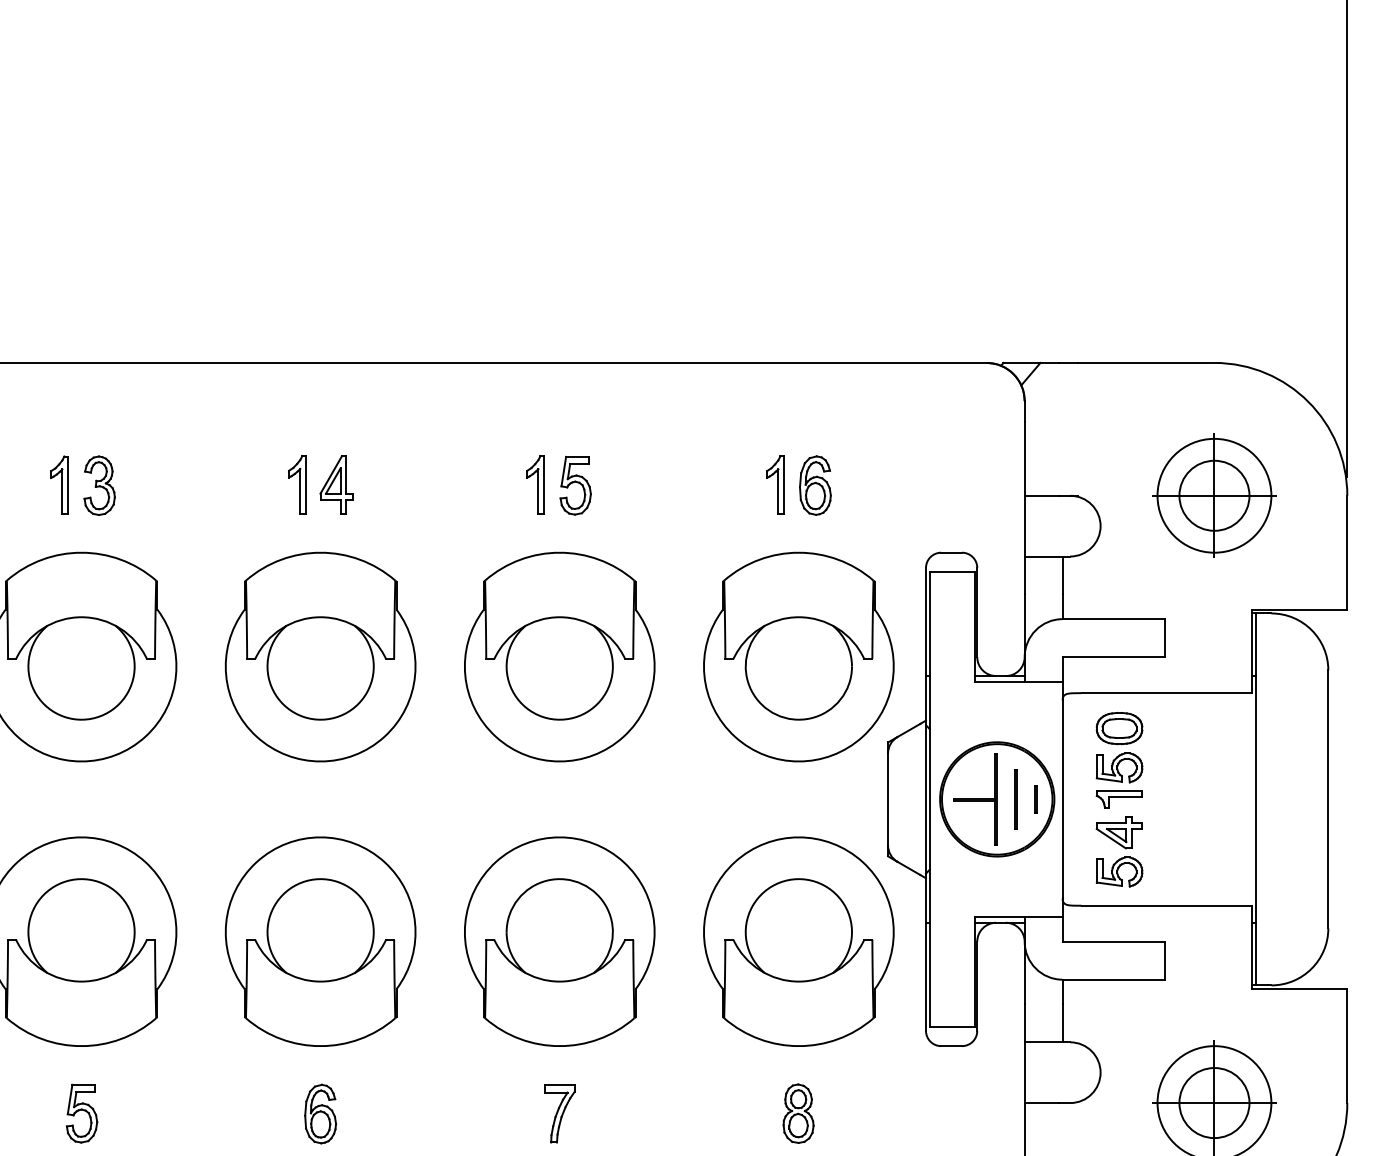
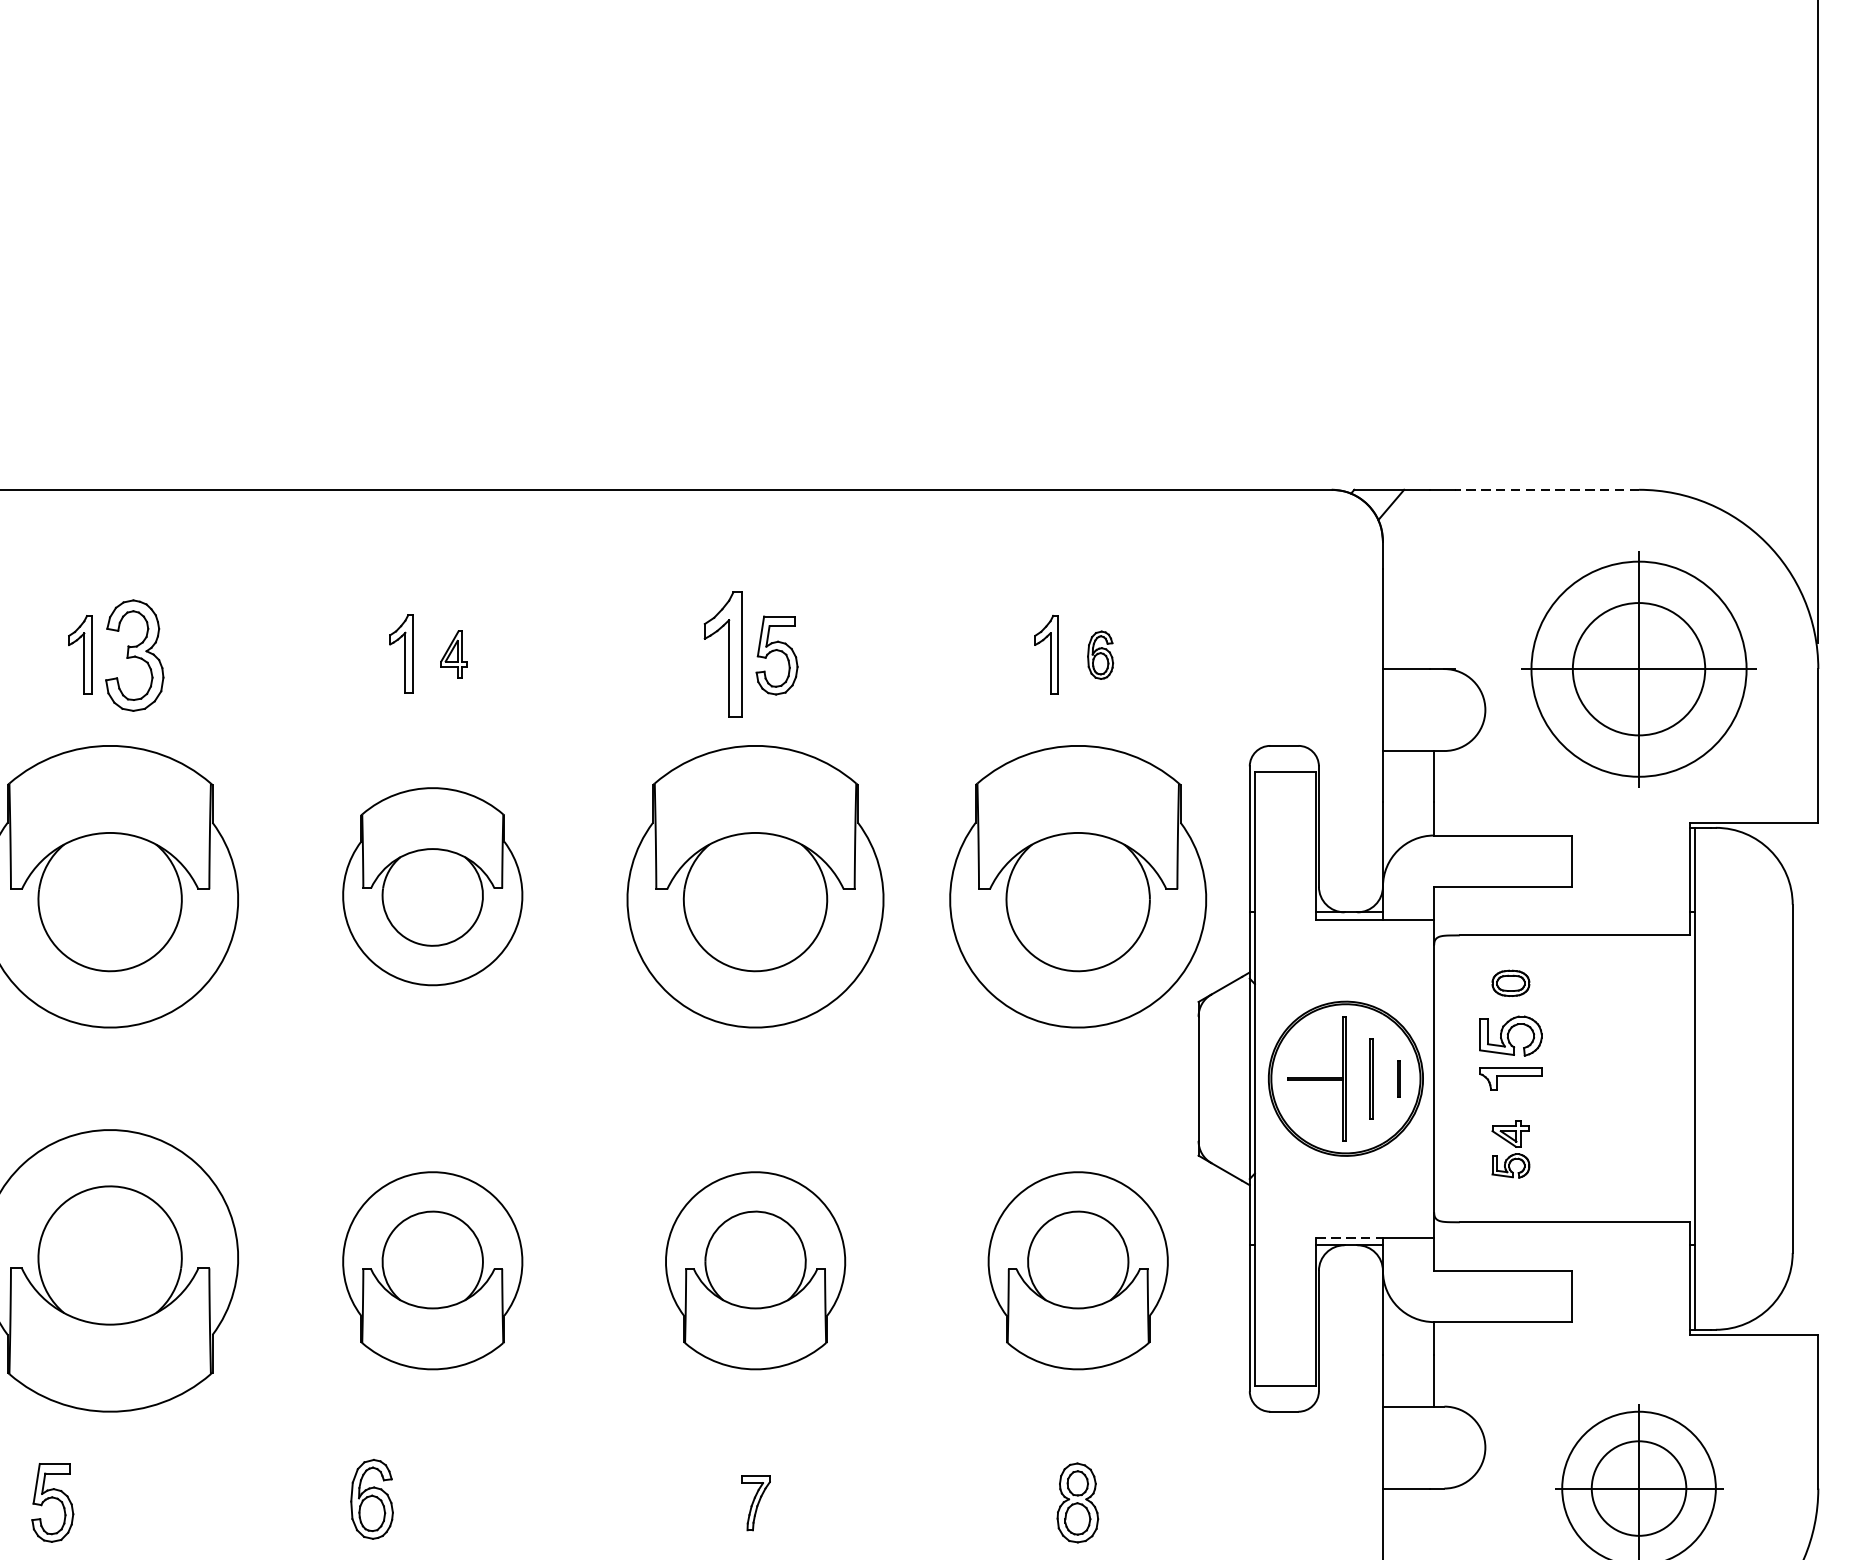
line: (1145, 362) -> (1545, 489), solid -> dashed
part: (336, 484) -> (454, 653), size x0.6
part: (535, 484) -> (722, 653), size x1.6
part: (99, 485) -> (134, 655), size x1.4
part: (815, 485) -> (1100, 655), size x0.6
part: (1214, 495) -> (1639, 668), size x1.4
part: (320, 656) -> (432, 885), size x0.7
part: (1119, 728) -> (1510, 983), size x0.6
part: (1119, 851) -> (1510, 1149), size x0.6
line: (1000, 917) -> (1350, 1238), solid -> dashed
part: (320, 941) -> (432, 1270), size x0.7
part: (559, 941) -> (755, 1270), size x0.7
part: (798, 941) -> (1077, 1270), size x0.7
part: (82, 1113) -> (53, 1502), moved
part: (320, 1113) -> (371, 1498), moved
part: (559, 1113) -> (755, 1502), size x0.7

